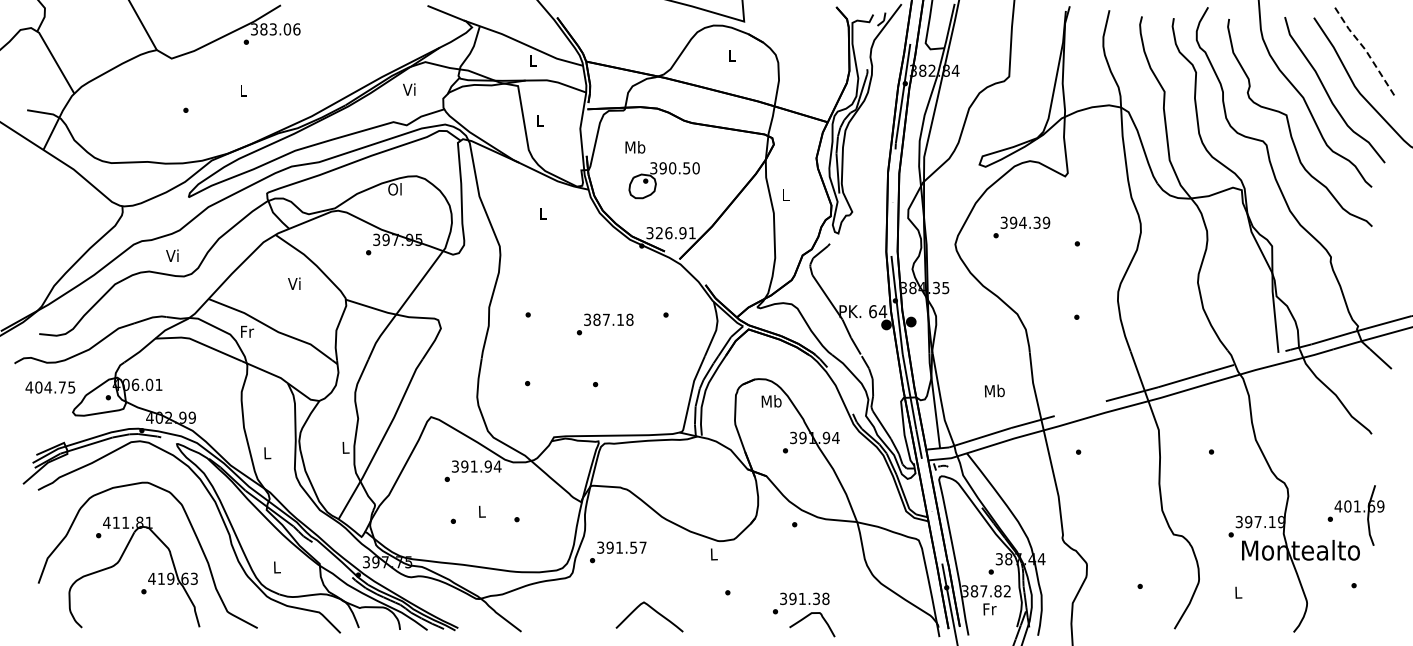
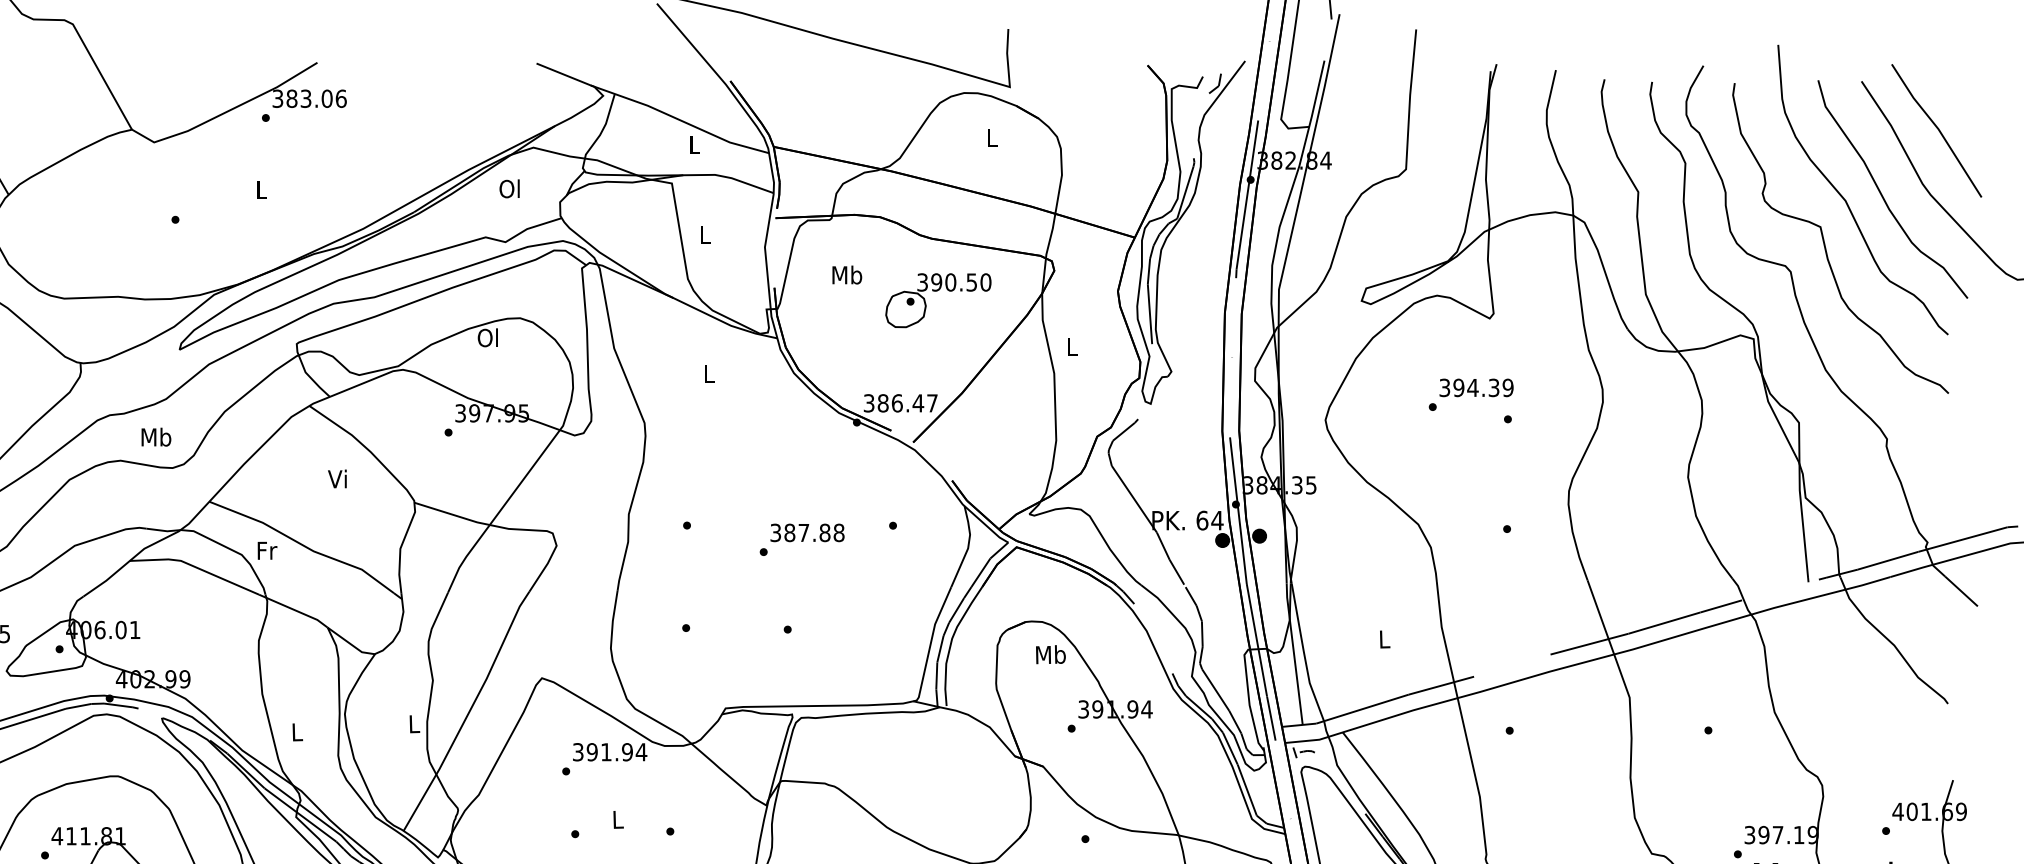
line: (1365, 49) -> (1938, 128), dashed -> solid
text: (409, 89) -> (509, 188), Vi -> Ol
part: (663, 180) -> (937, 300), moved
text: (1021, 227) -> (1470, 394), moved
text: (675, 233) -> (907, 403), 326.91 -> 386.47
text: (173, 255) -> (156, 436), Vi -> Mb
text: (620, 319) -> (825, 532), 387.18 -> 387.88
text: (994, 390) -> (1384, 638), Mb -> L

